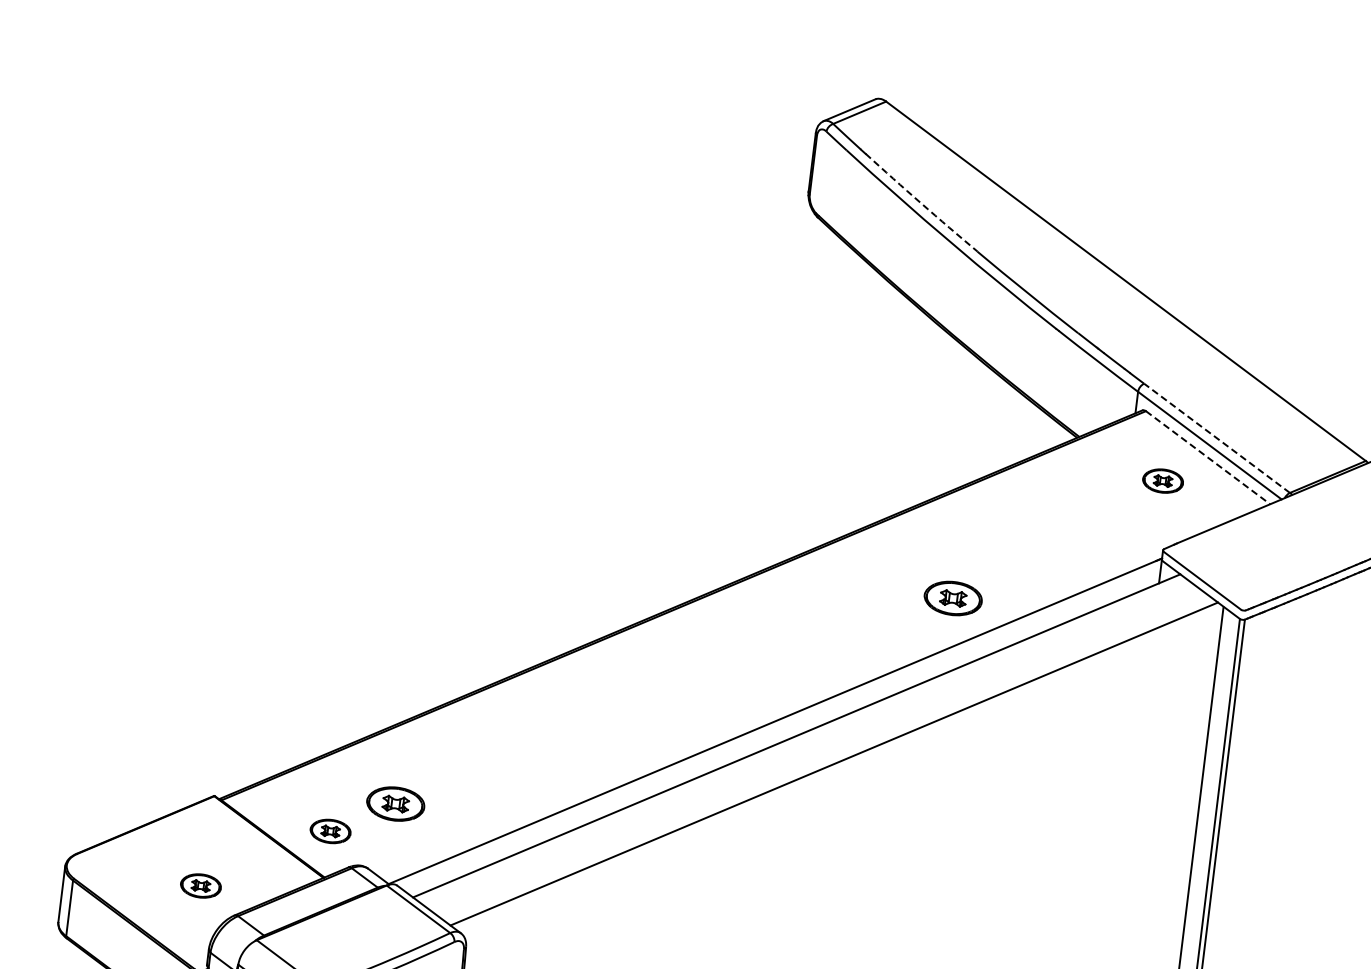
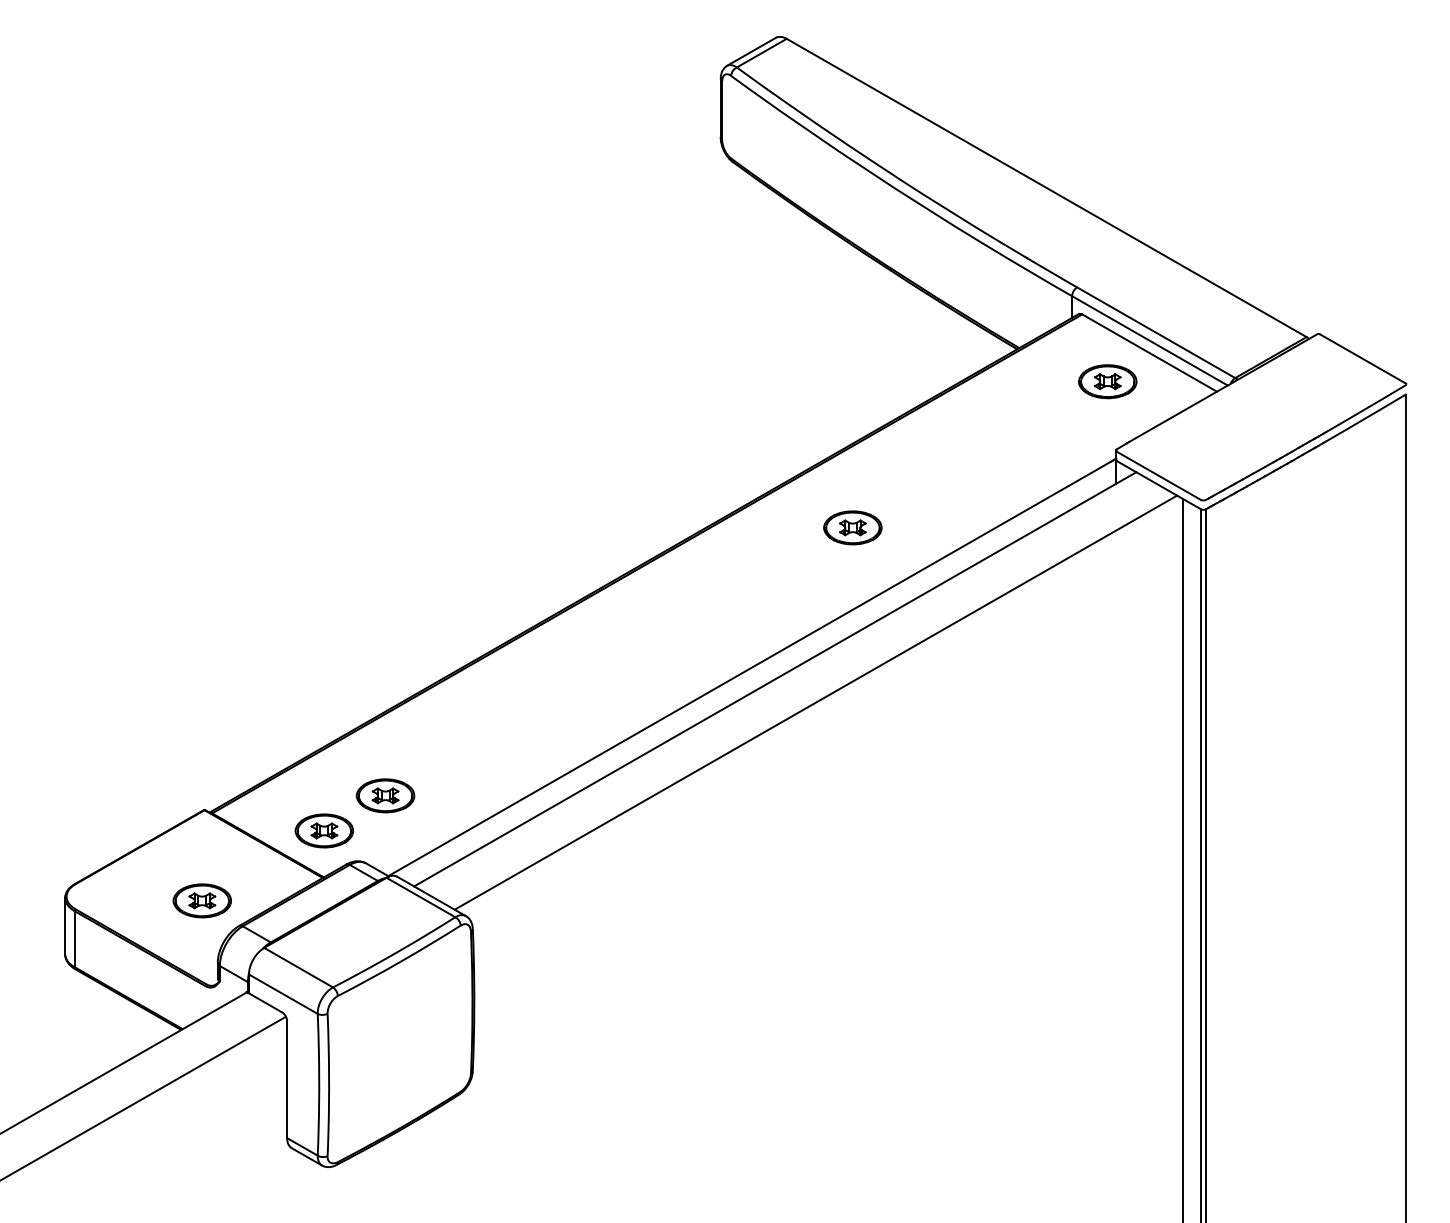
arc: (920, 203) -> (833, 135), dashed -> solid
line: (1216, 438) -> (1155, 332), dashed -> solid
line: (1207, 458) -> (1149, 353), dashed -> solid
part: (1162, 480) -> (1107, 381), size x1.43
part: (952, 598) -> (852, 527), moved
part: (329, 830) -> (323, 830), size x1.43
part: (200, 885) -> (201, 900), size x1.43

